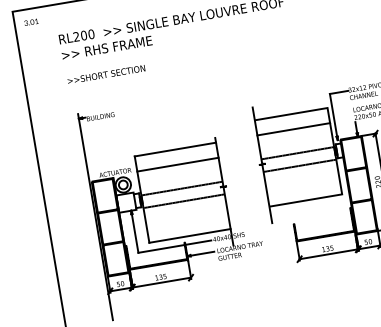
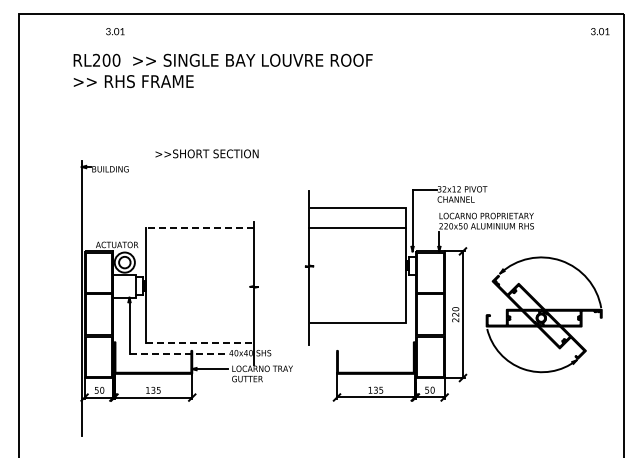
text: (31, 22) -> (115, 31), moved
text: (105, 74) -> (206, 153), moved
line: (175, 149) -> (199, 228), solid -> dashed
line: (297, 153) -> (357, 259), removed
line: (177, 164) -> (199, 248), removed
line: (299, 165) -> (357, 276), removed
line: (181, 188) -> (199, 280), removed
line: (183, 200) -> (199, 296), removed
line: (190, 236) -> (200, 343), solid -> dashed
line: (175, 246) -> (178, 353), solid -> dashed

